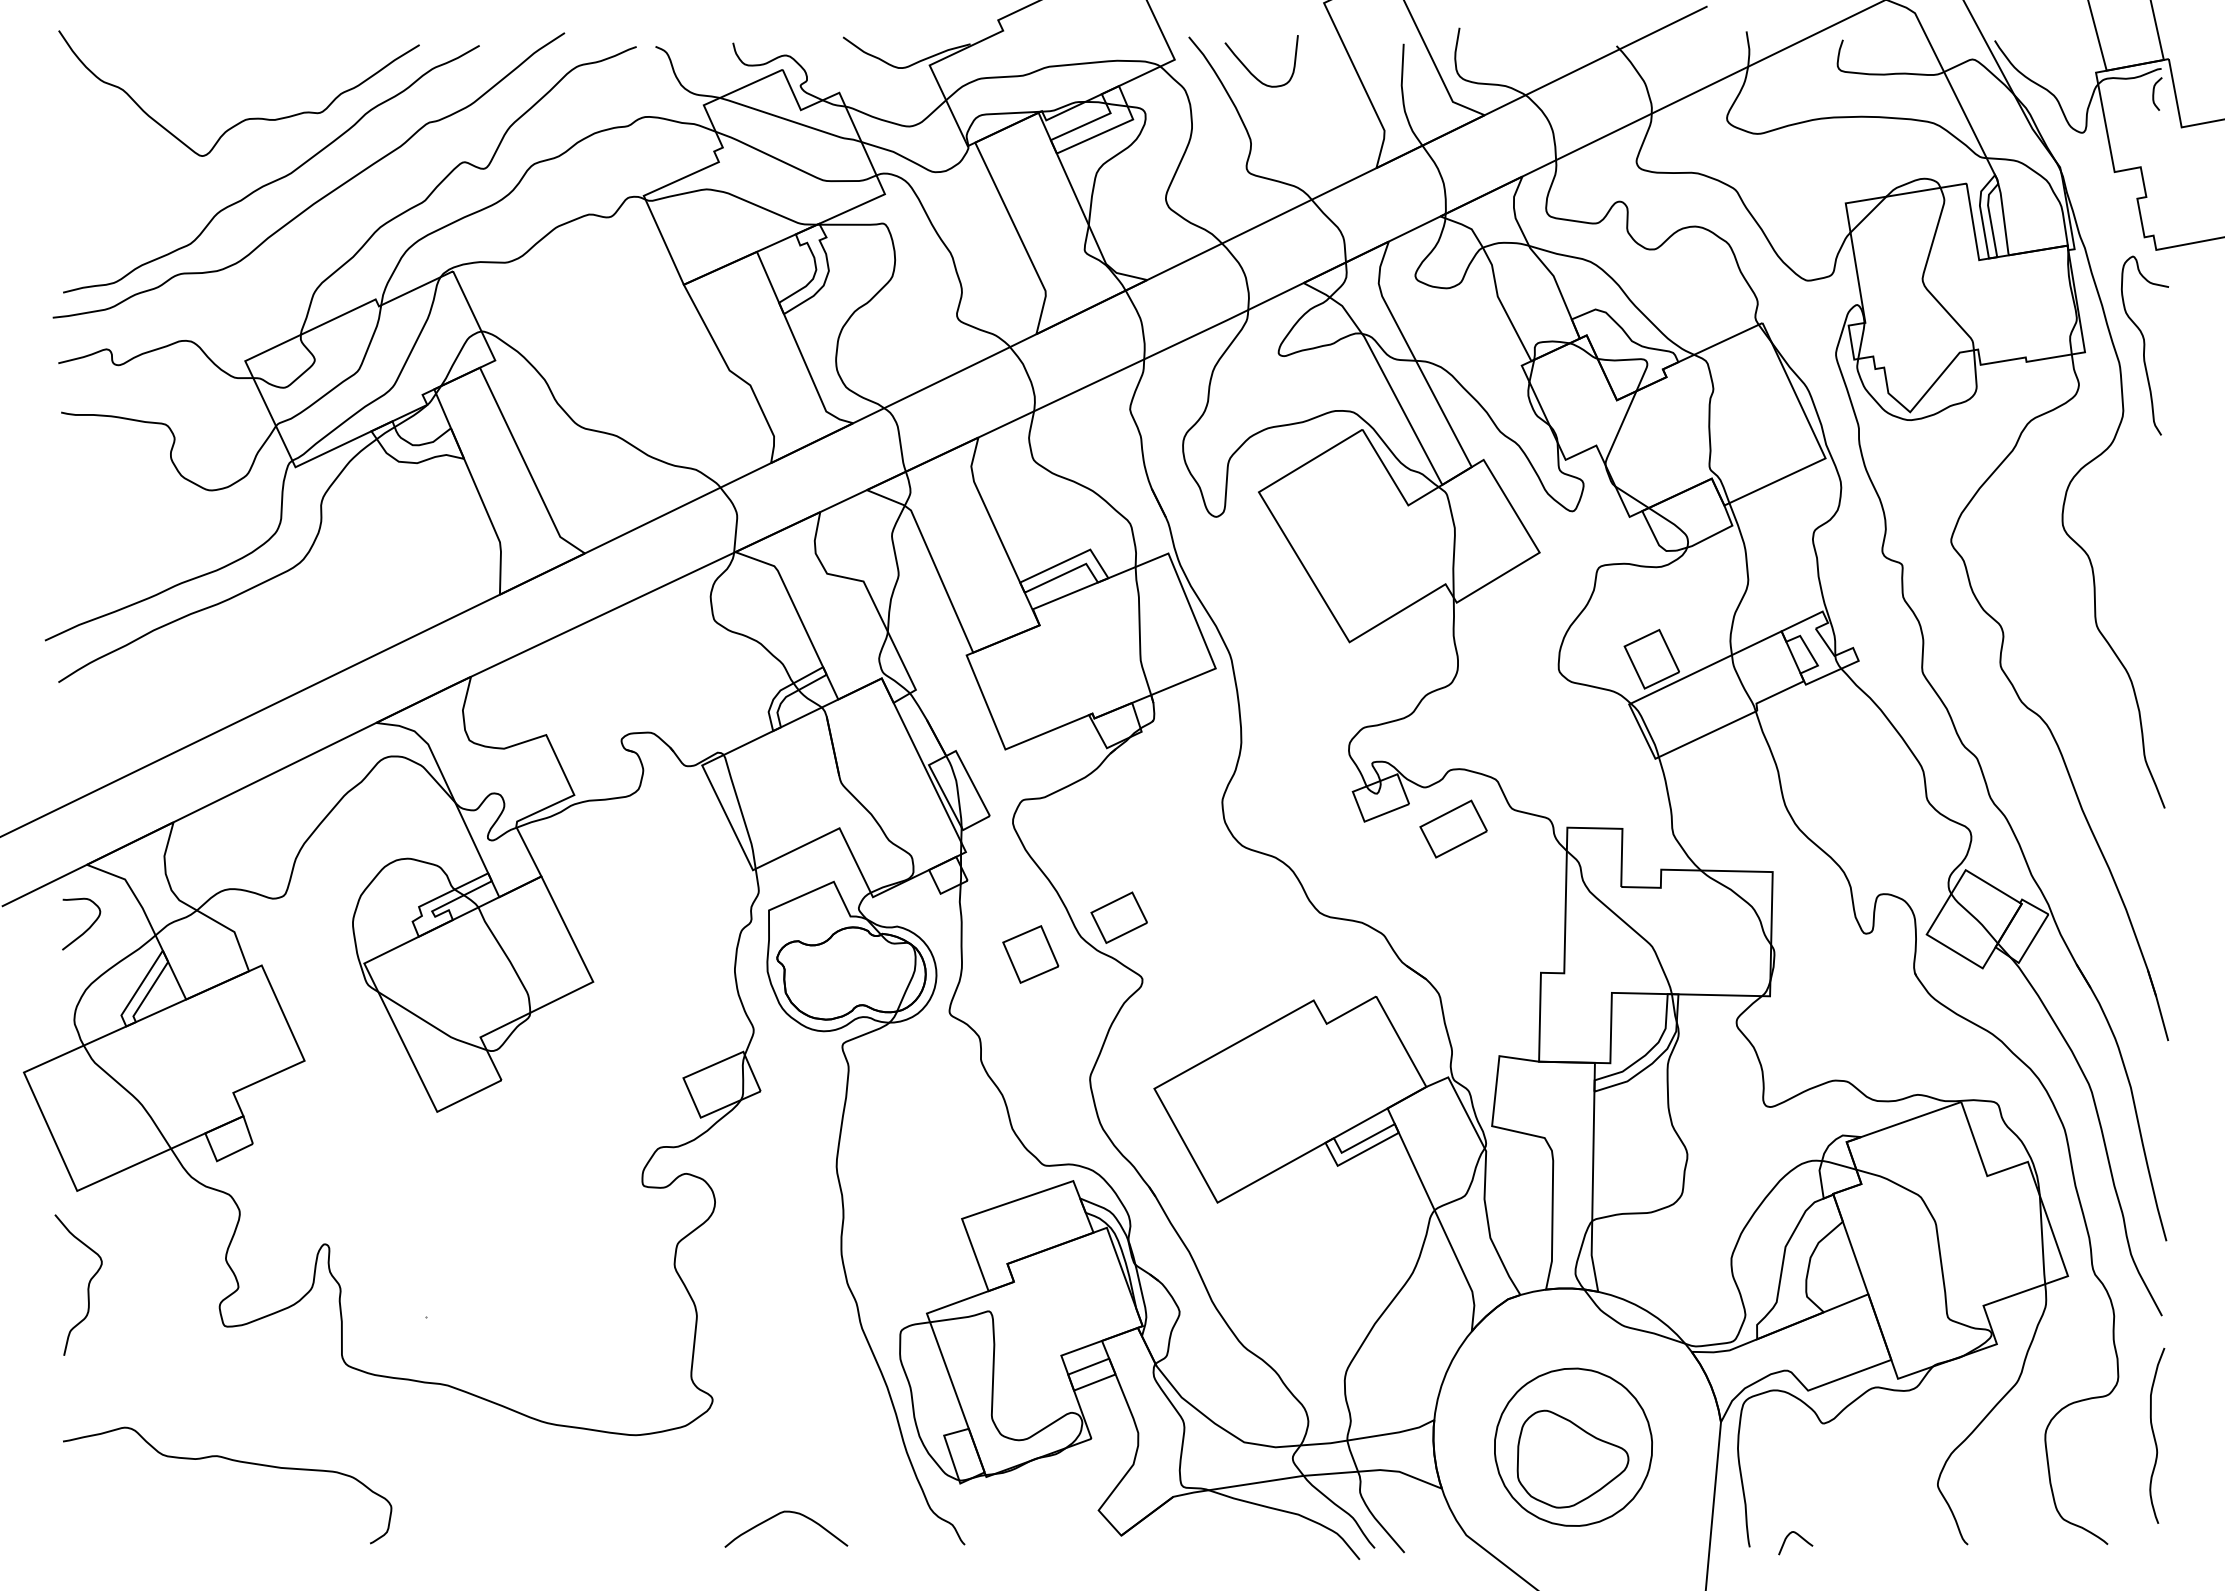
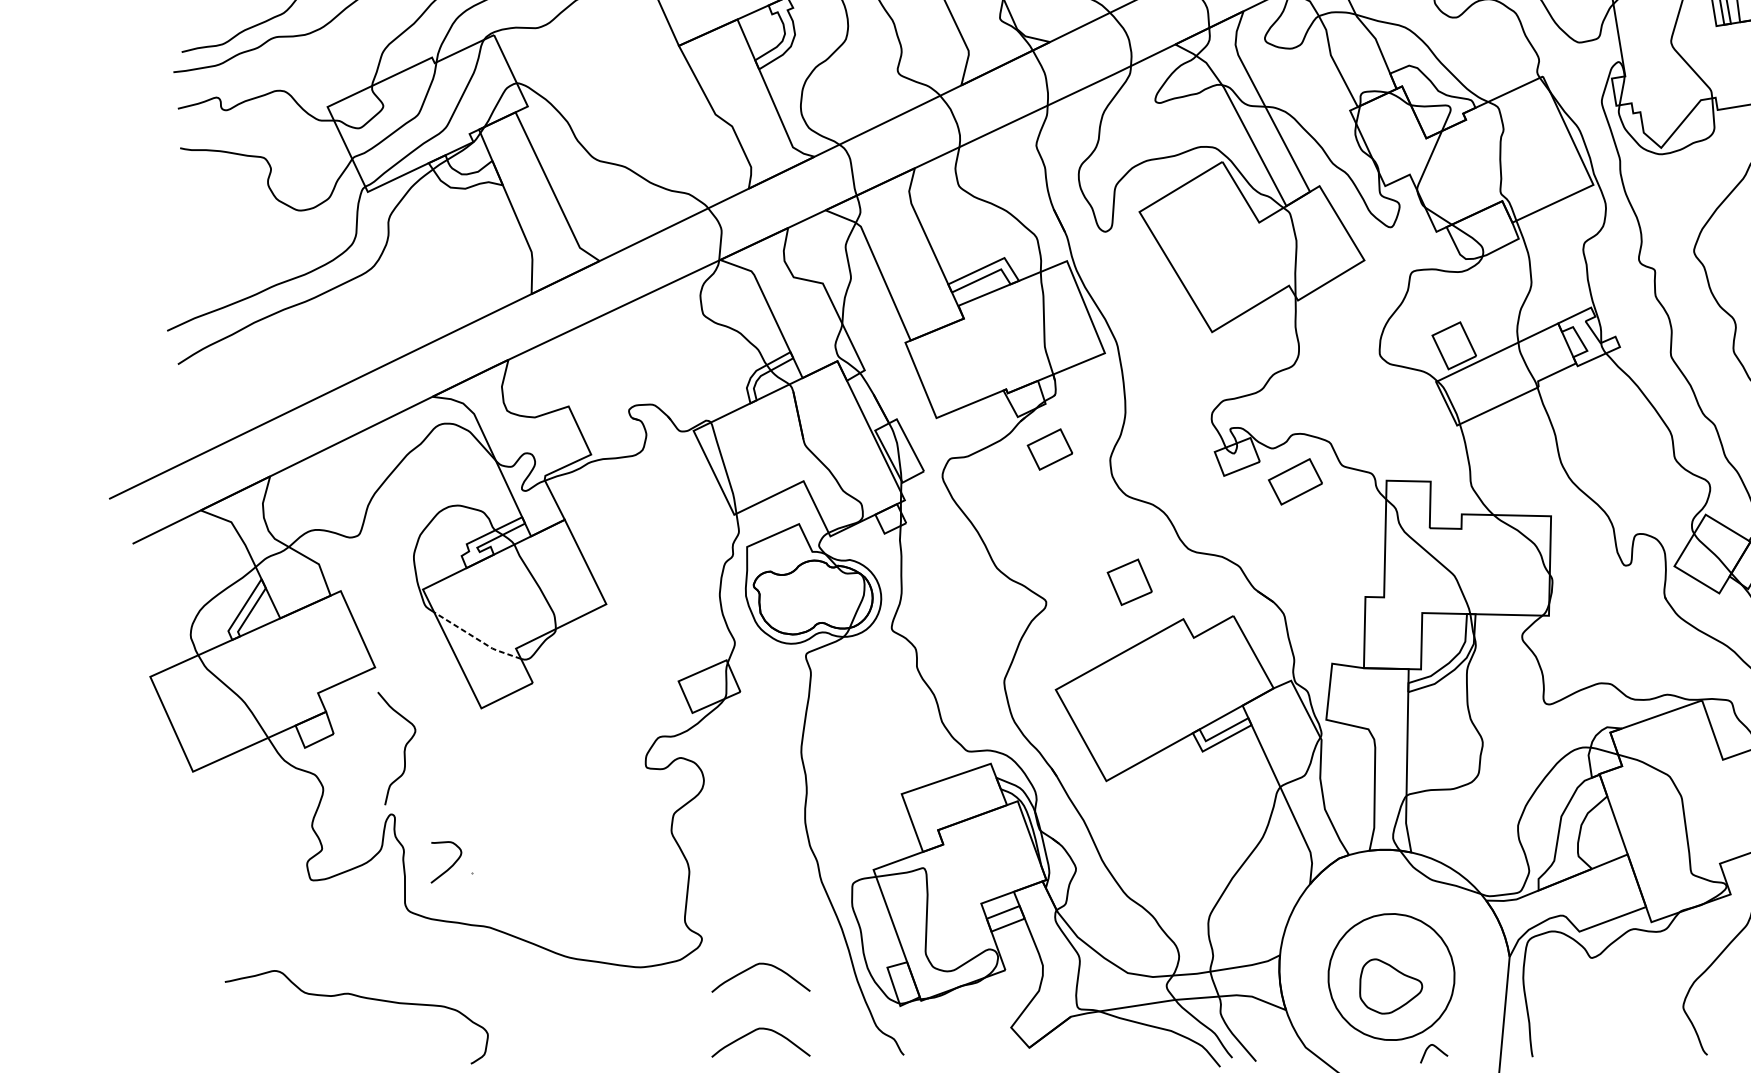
part: (1118, 917) -> (1049, 449), moved
curve: (87, 928) -> (451, 865), moved
part: (1030, 954) -> (1129, 582), moved
line: (431, 1025) -> (476, 639), solid -> dashed
curve: (87, 1286) -> (403, 749), moved
curve: (778, 1434) -> (754, 966), added
part: (1572, 1458) -> (1390, 986), size x0.7
curve: (233, 1461) -> (361, 998), moved
curve: (1798, 1536) -> (1436, 1048), moved

